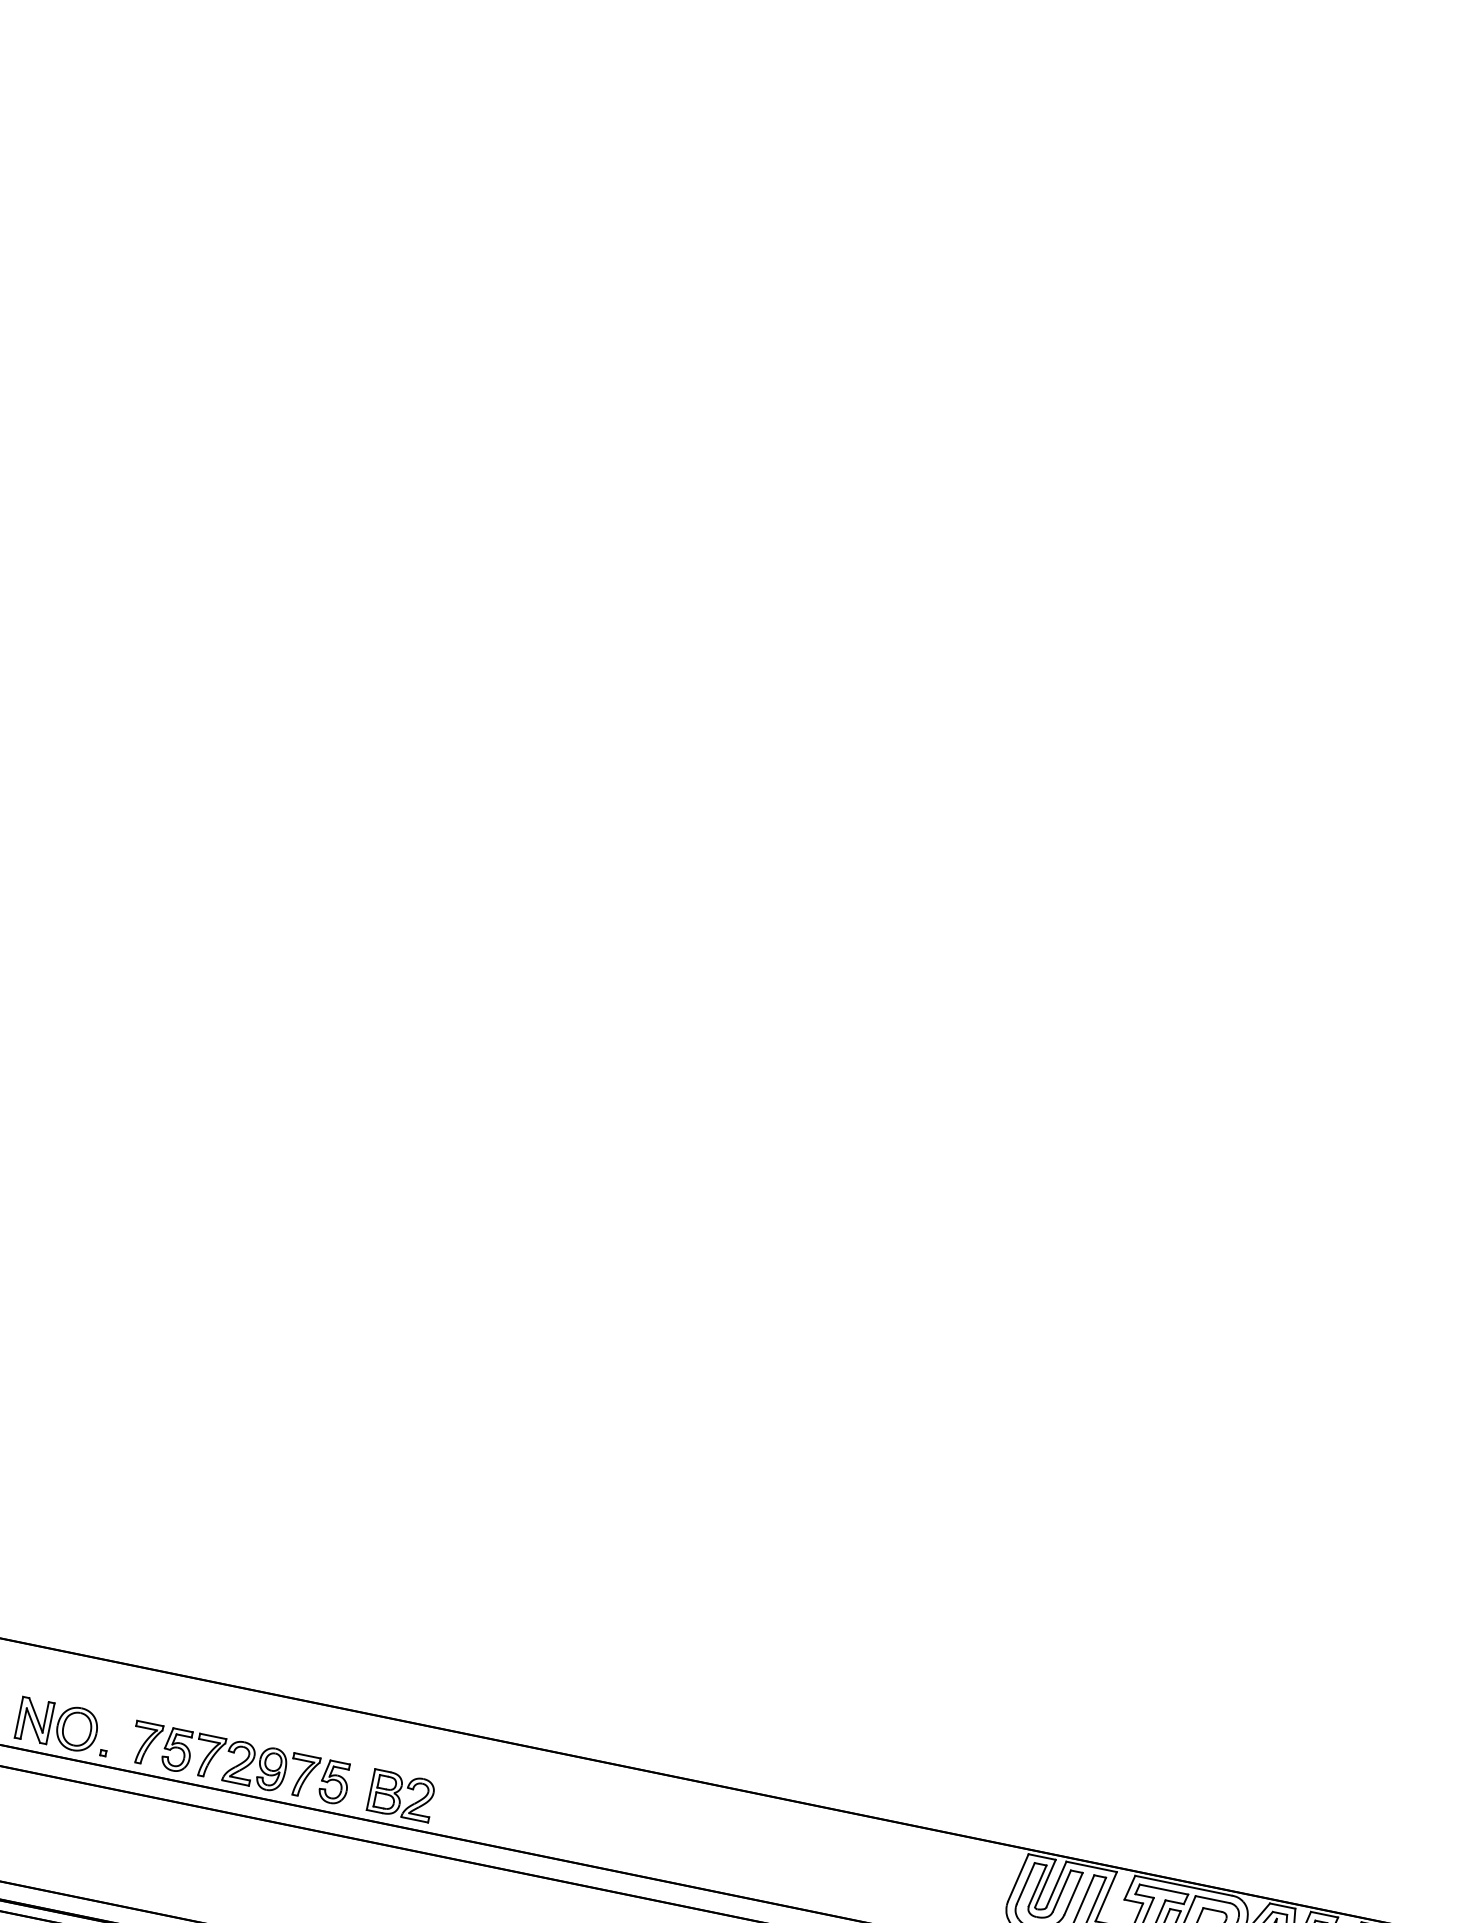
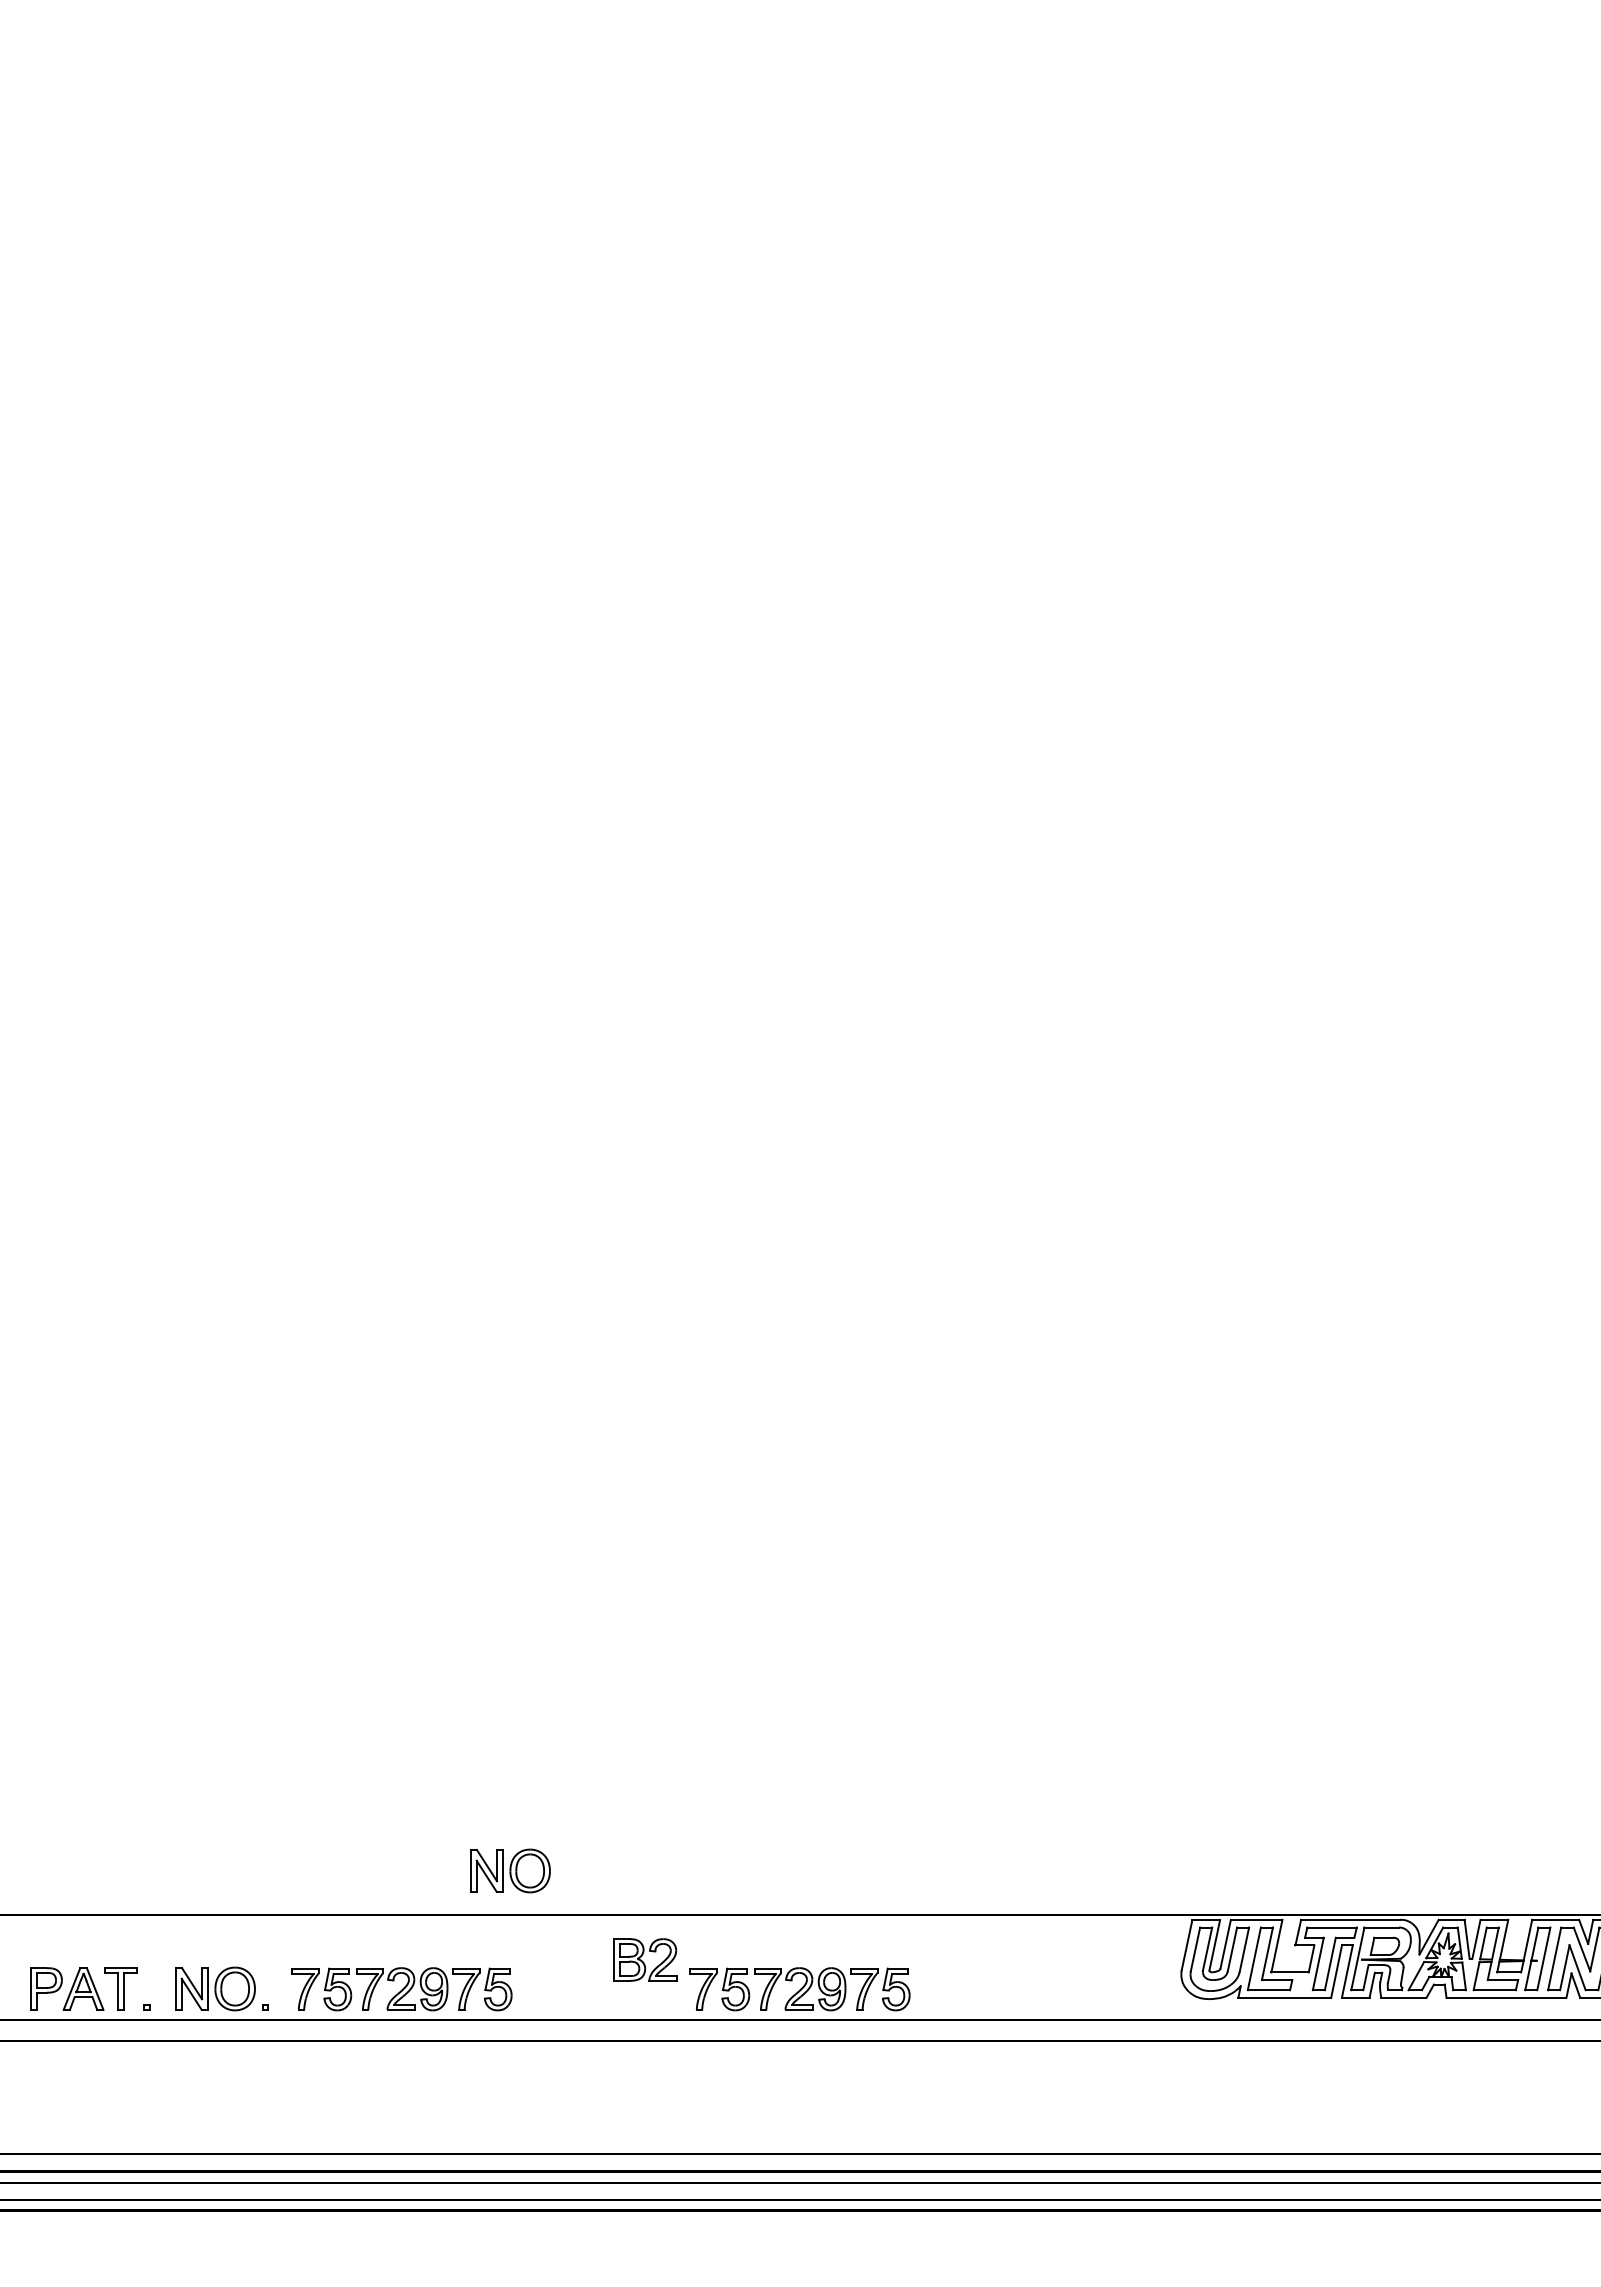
part: (370, 1668) -> (510, 1870), added
part: (401, 1795) -> (645, 1959), moved
part: (629, 1843) -> (799, 1989), added

